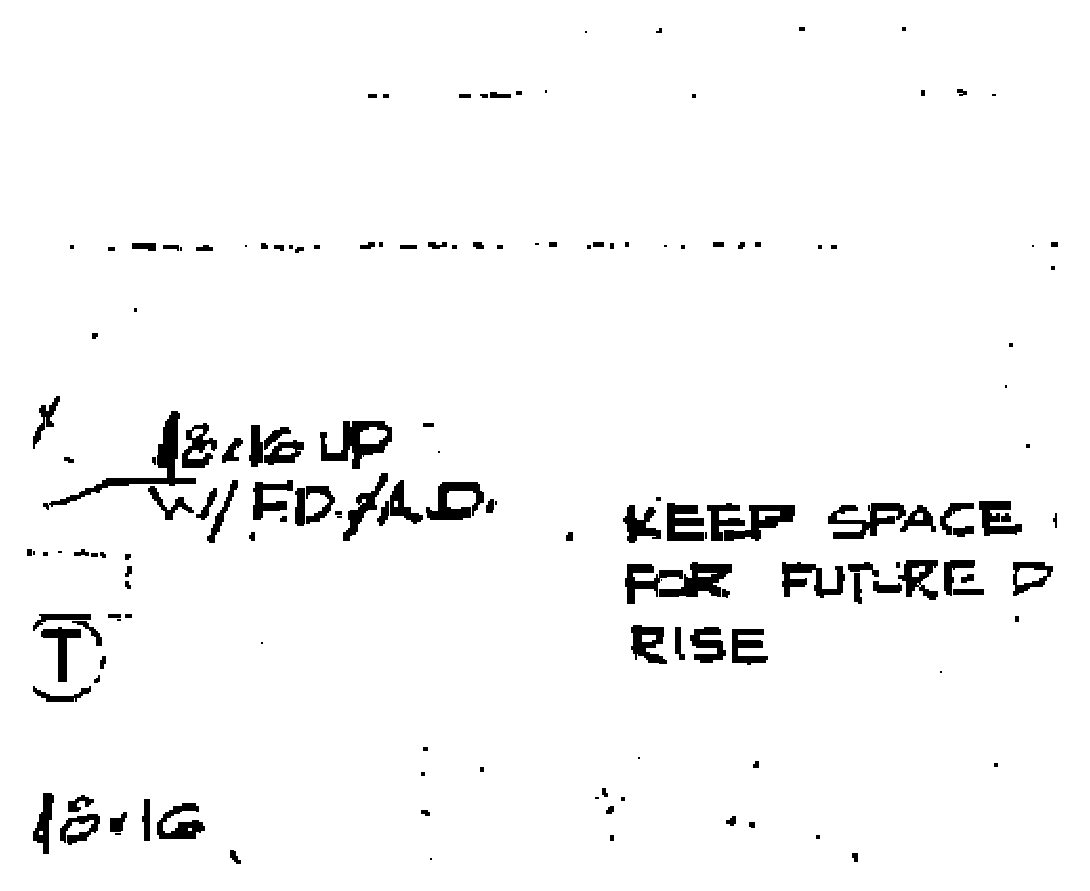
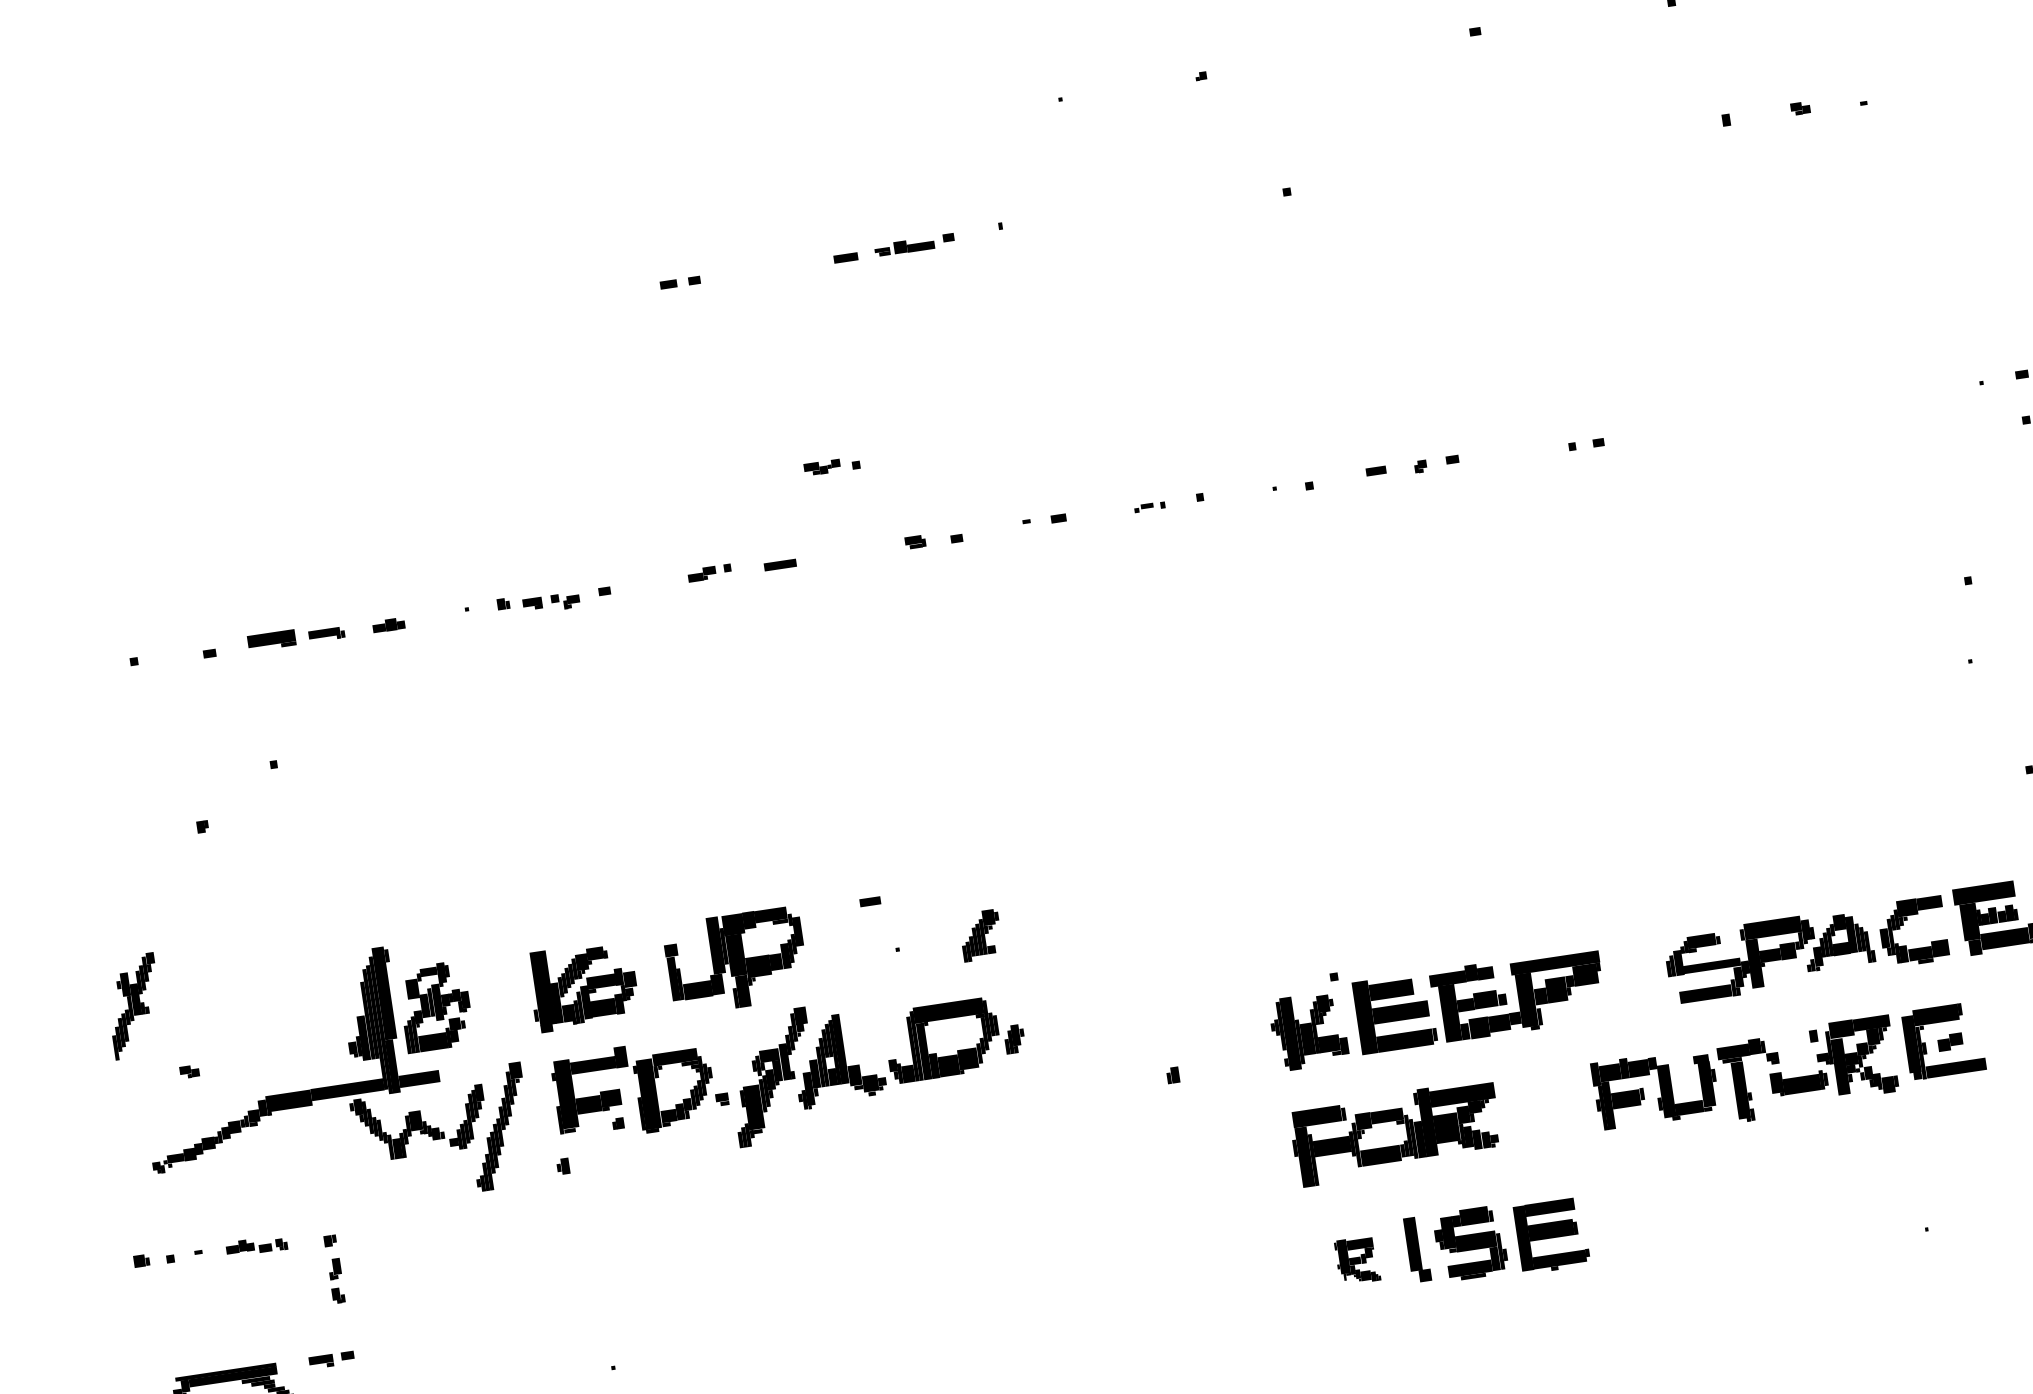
part: (442, 245) -> (832, 465), moved
part: (600, 245) -> (1149, 506), size x0.6
part: (232, 450) -> (981, 935), moved
part: (648, 644) -> (1356, 1260), size x0.6

